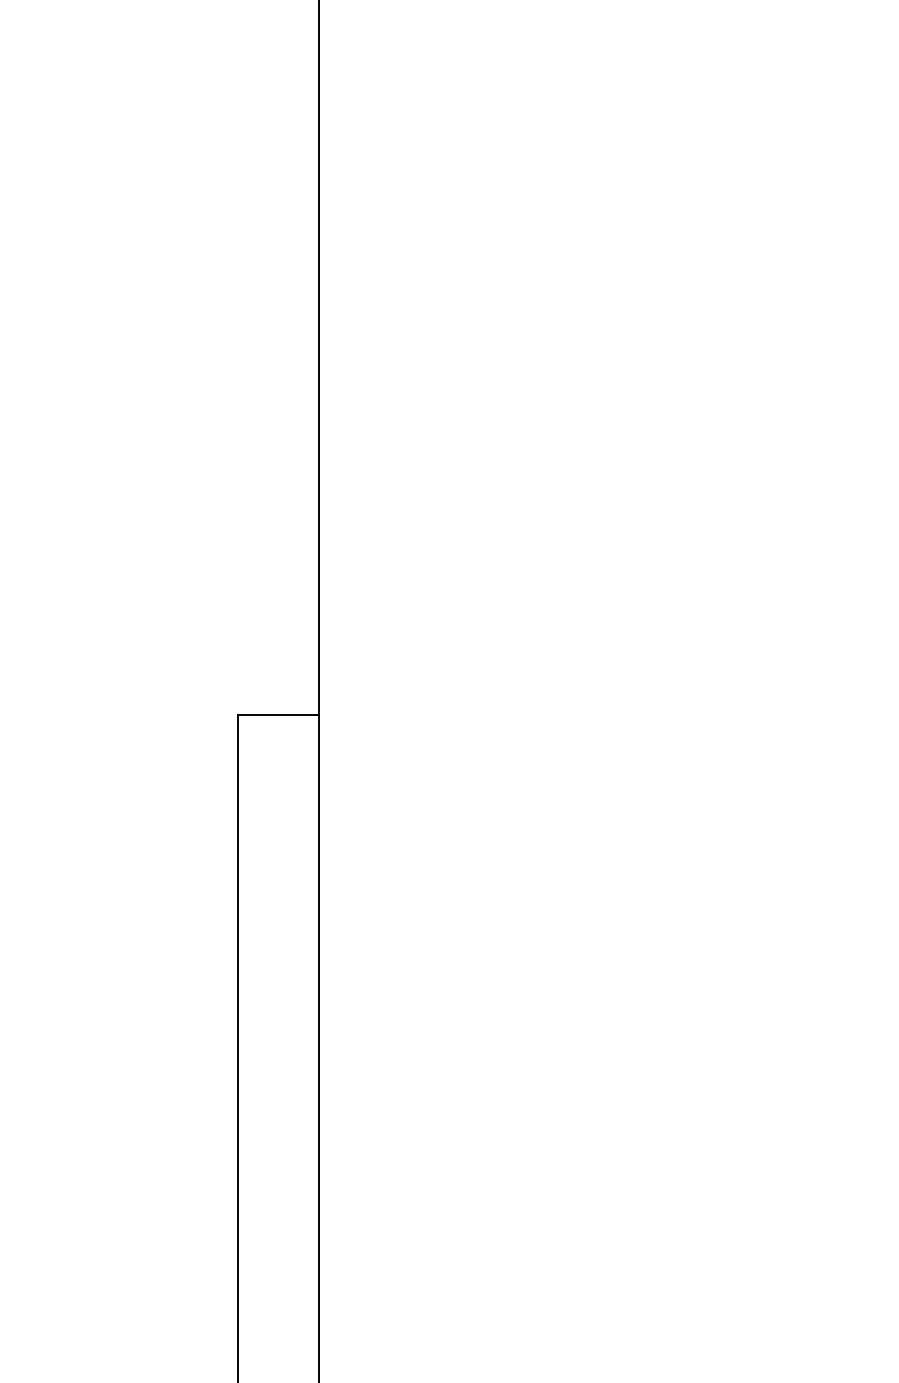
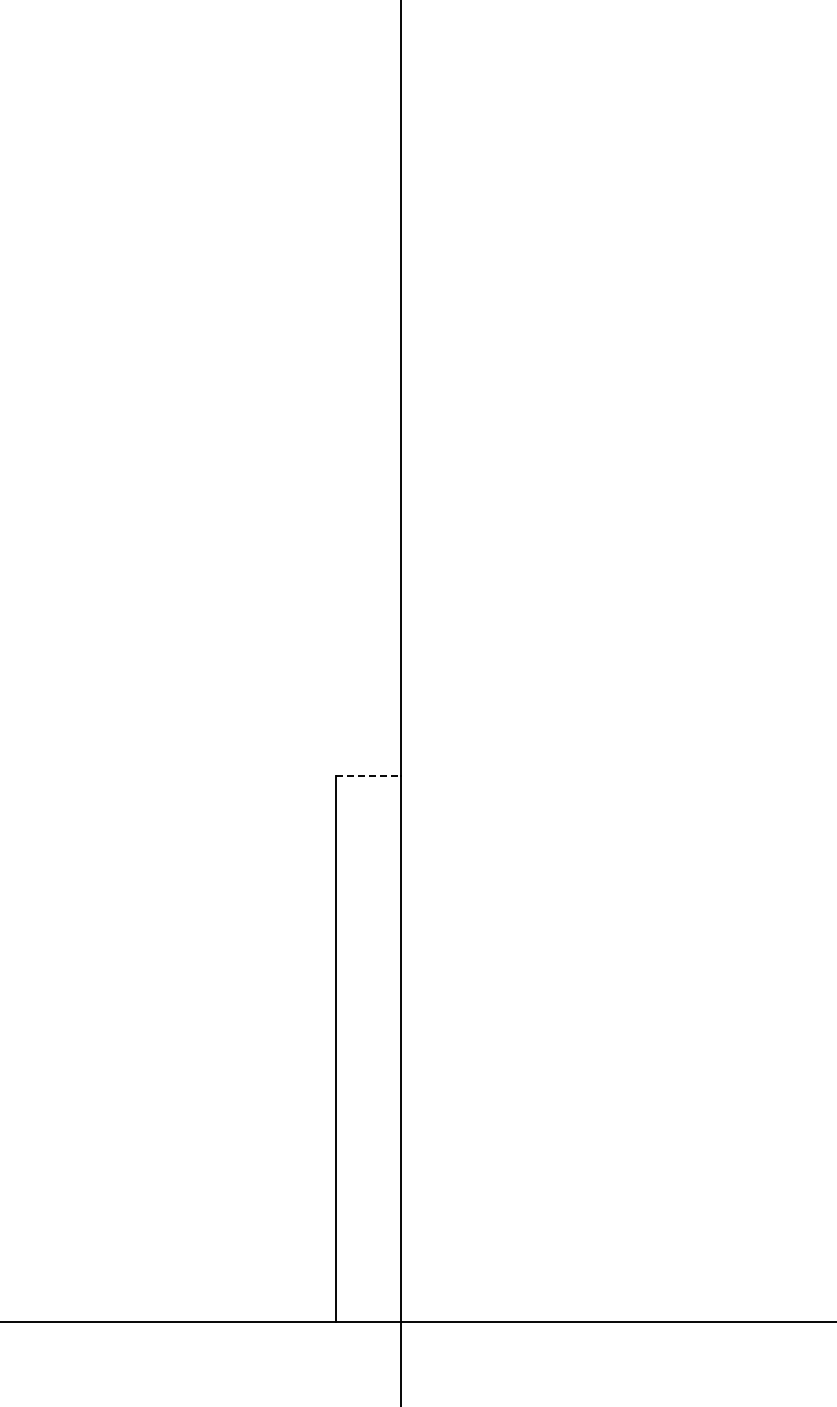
line: (278, 714) -> (368, 775), solid -> dashed

